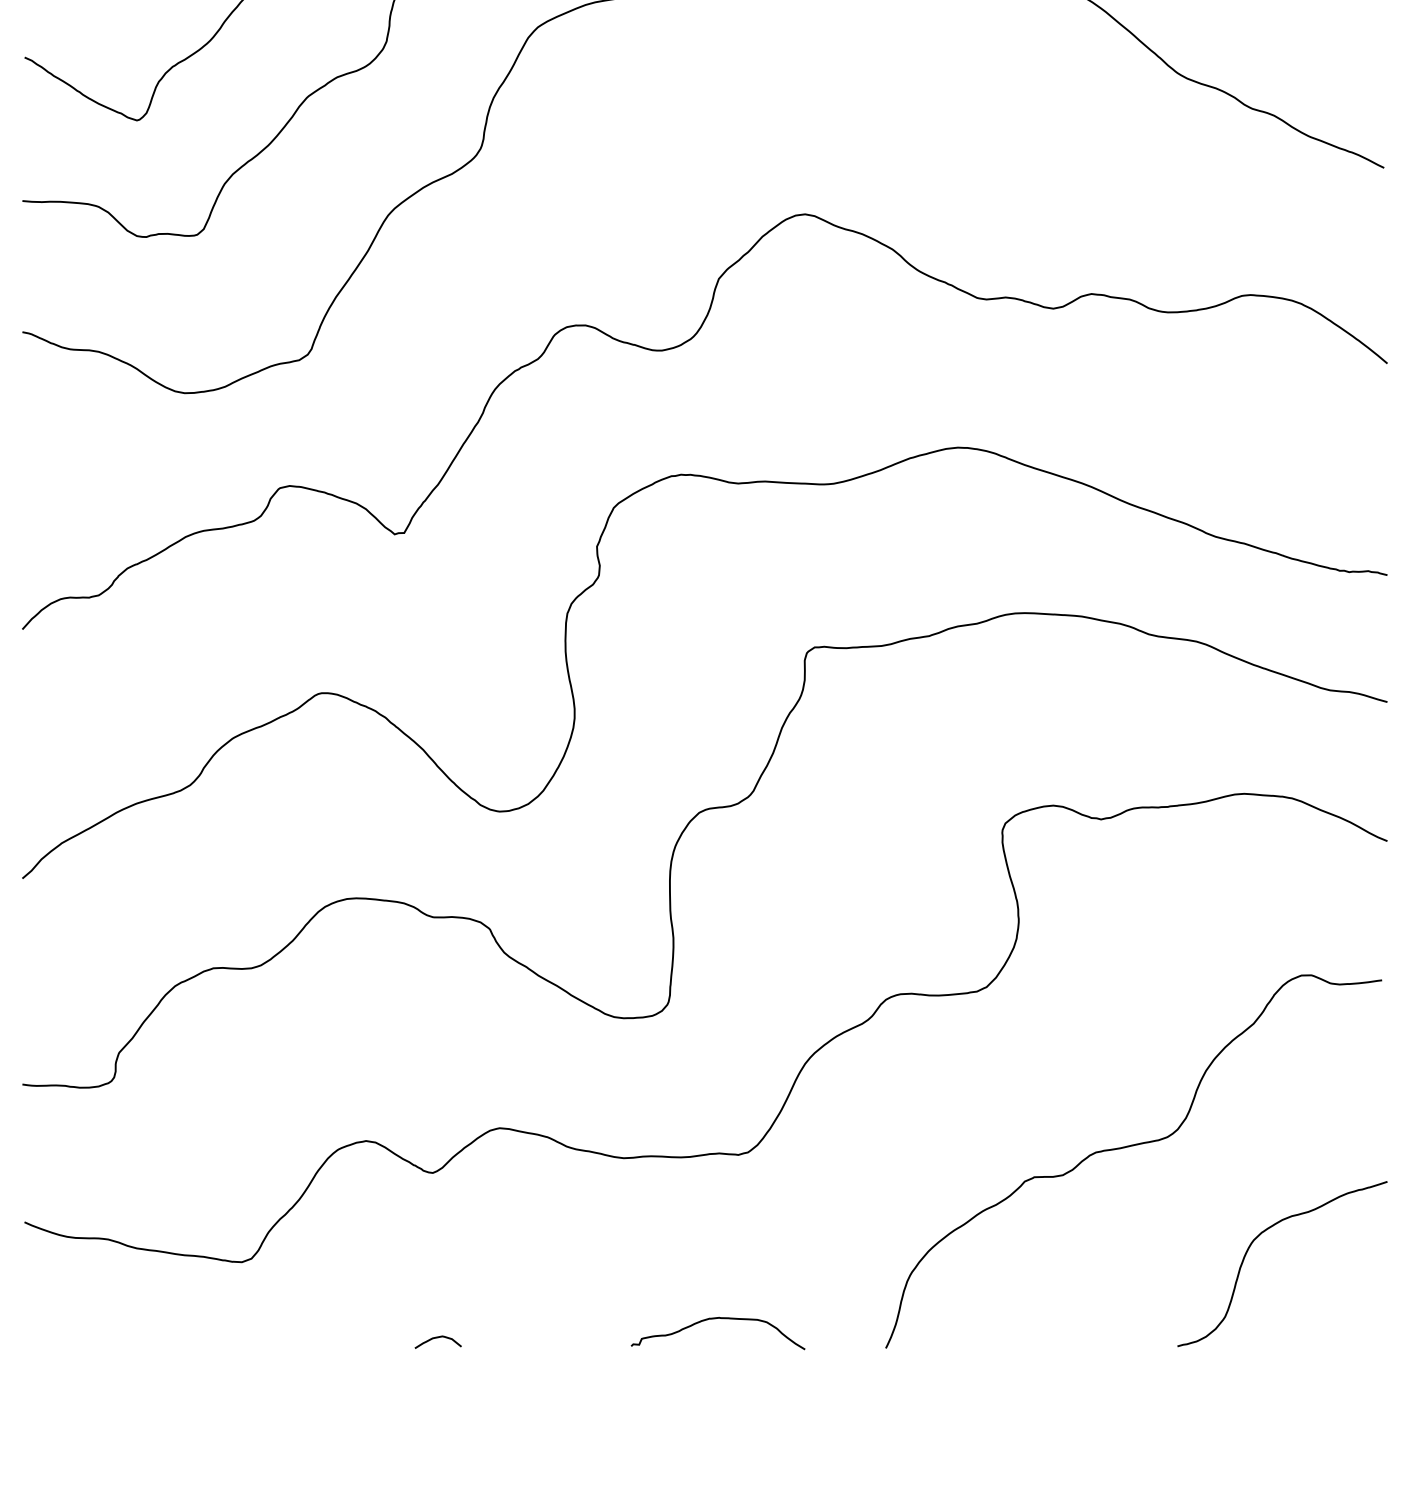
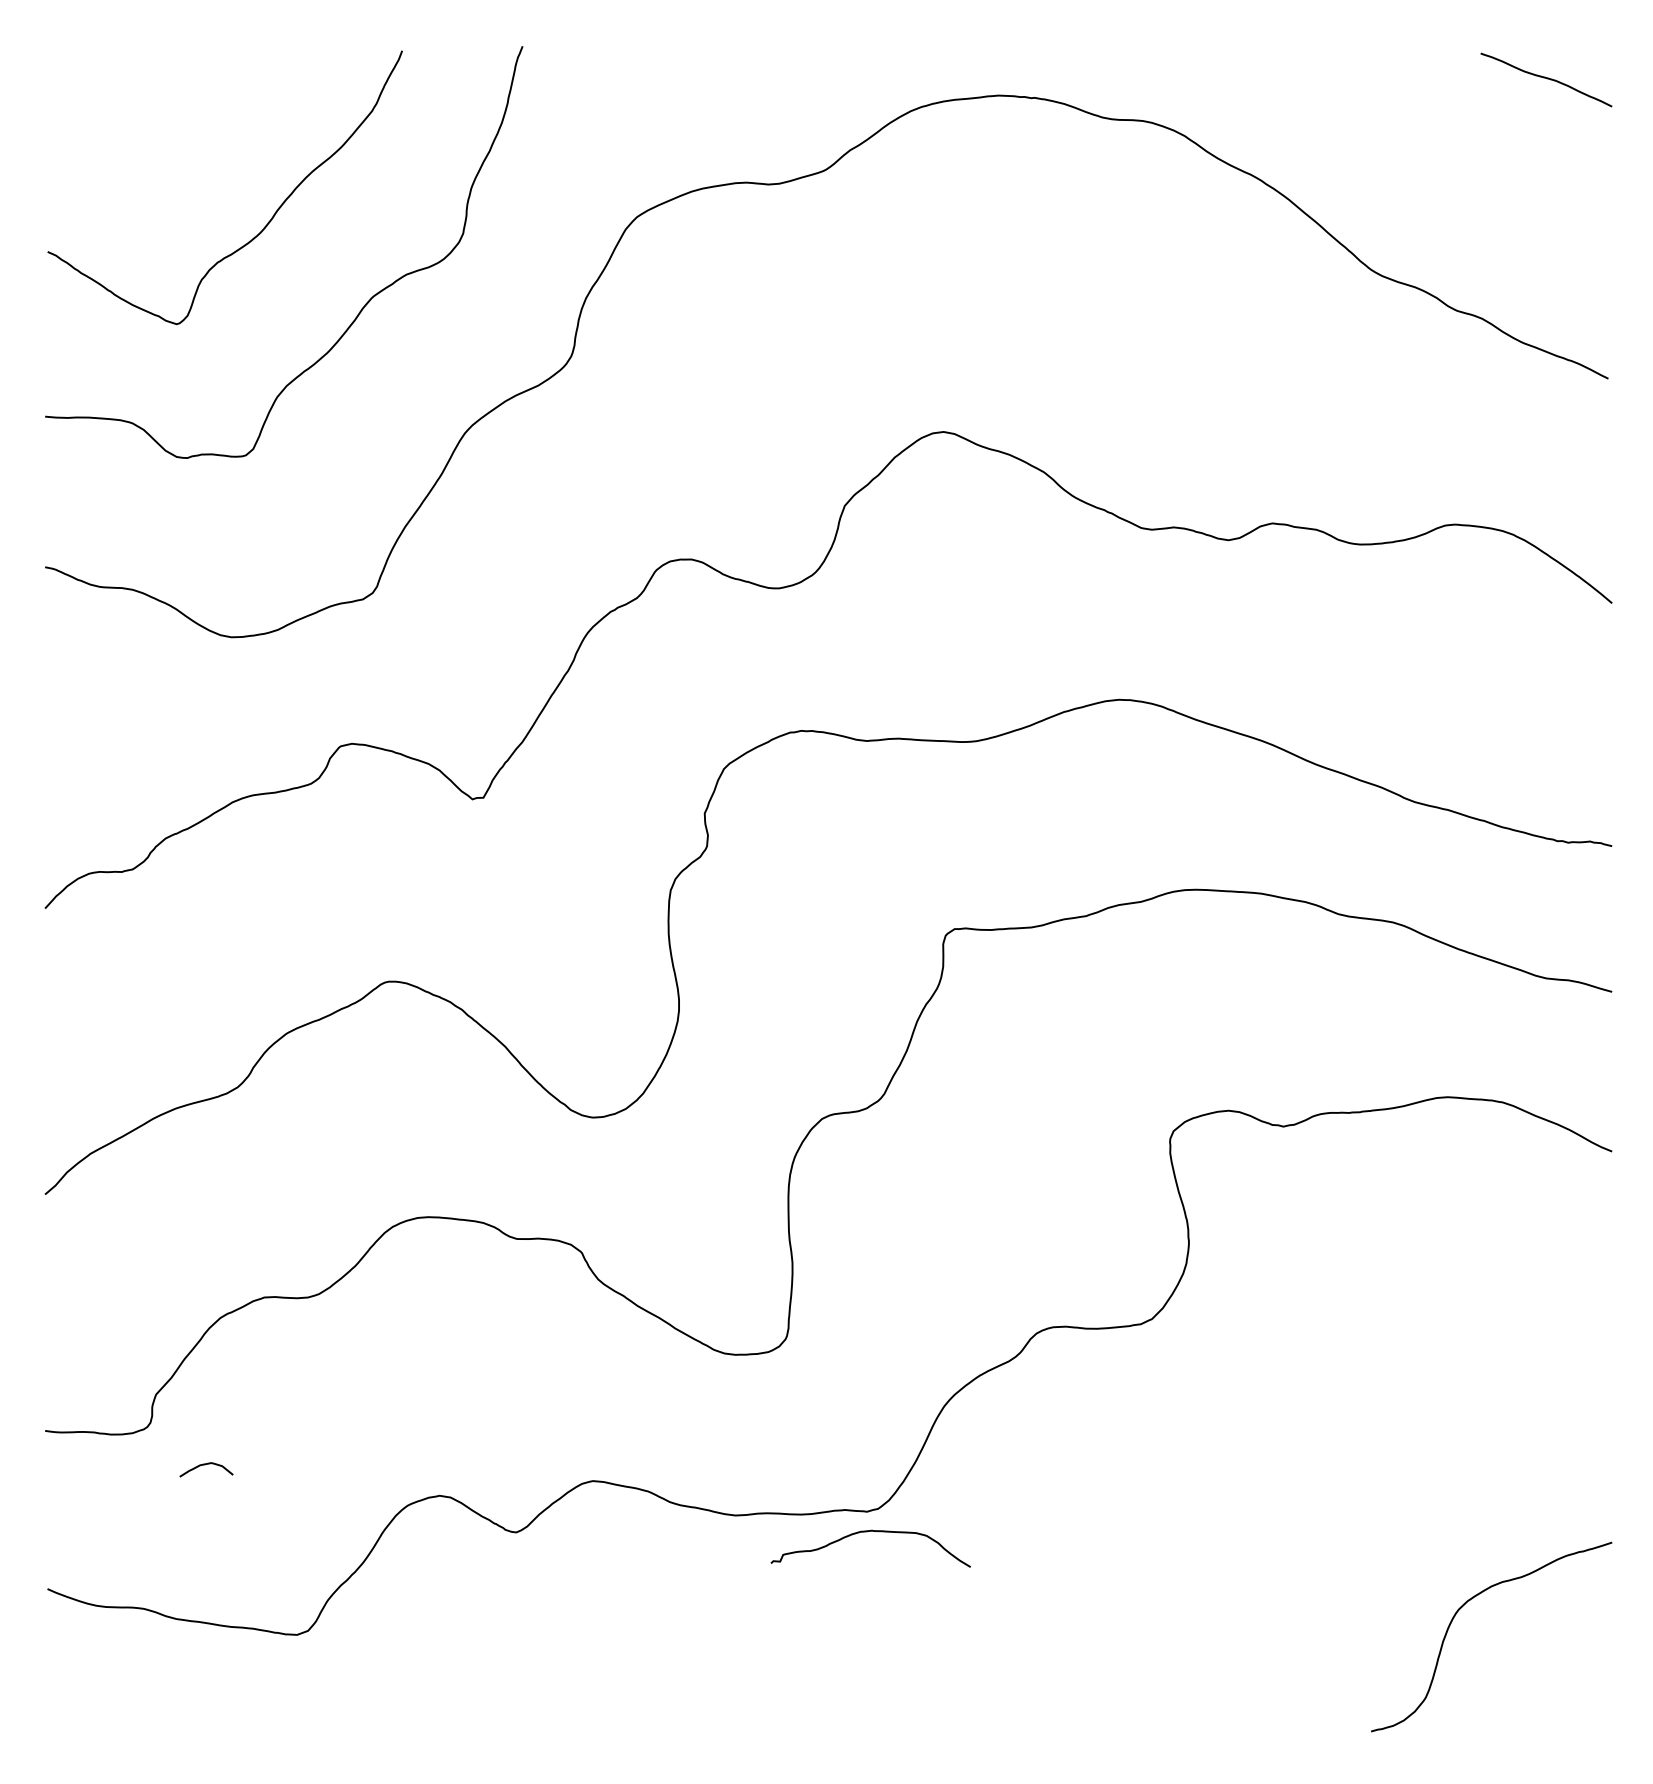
curve: (1130, 1146) -> (1317, 1502), removed
curve: (715, 1319) -> (867, 1532), moved
curve: (437, 1338) -> (205, 1465), moved

